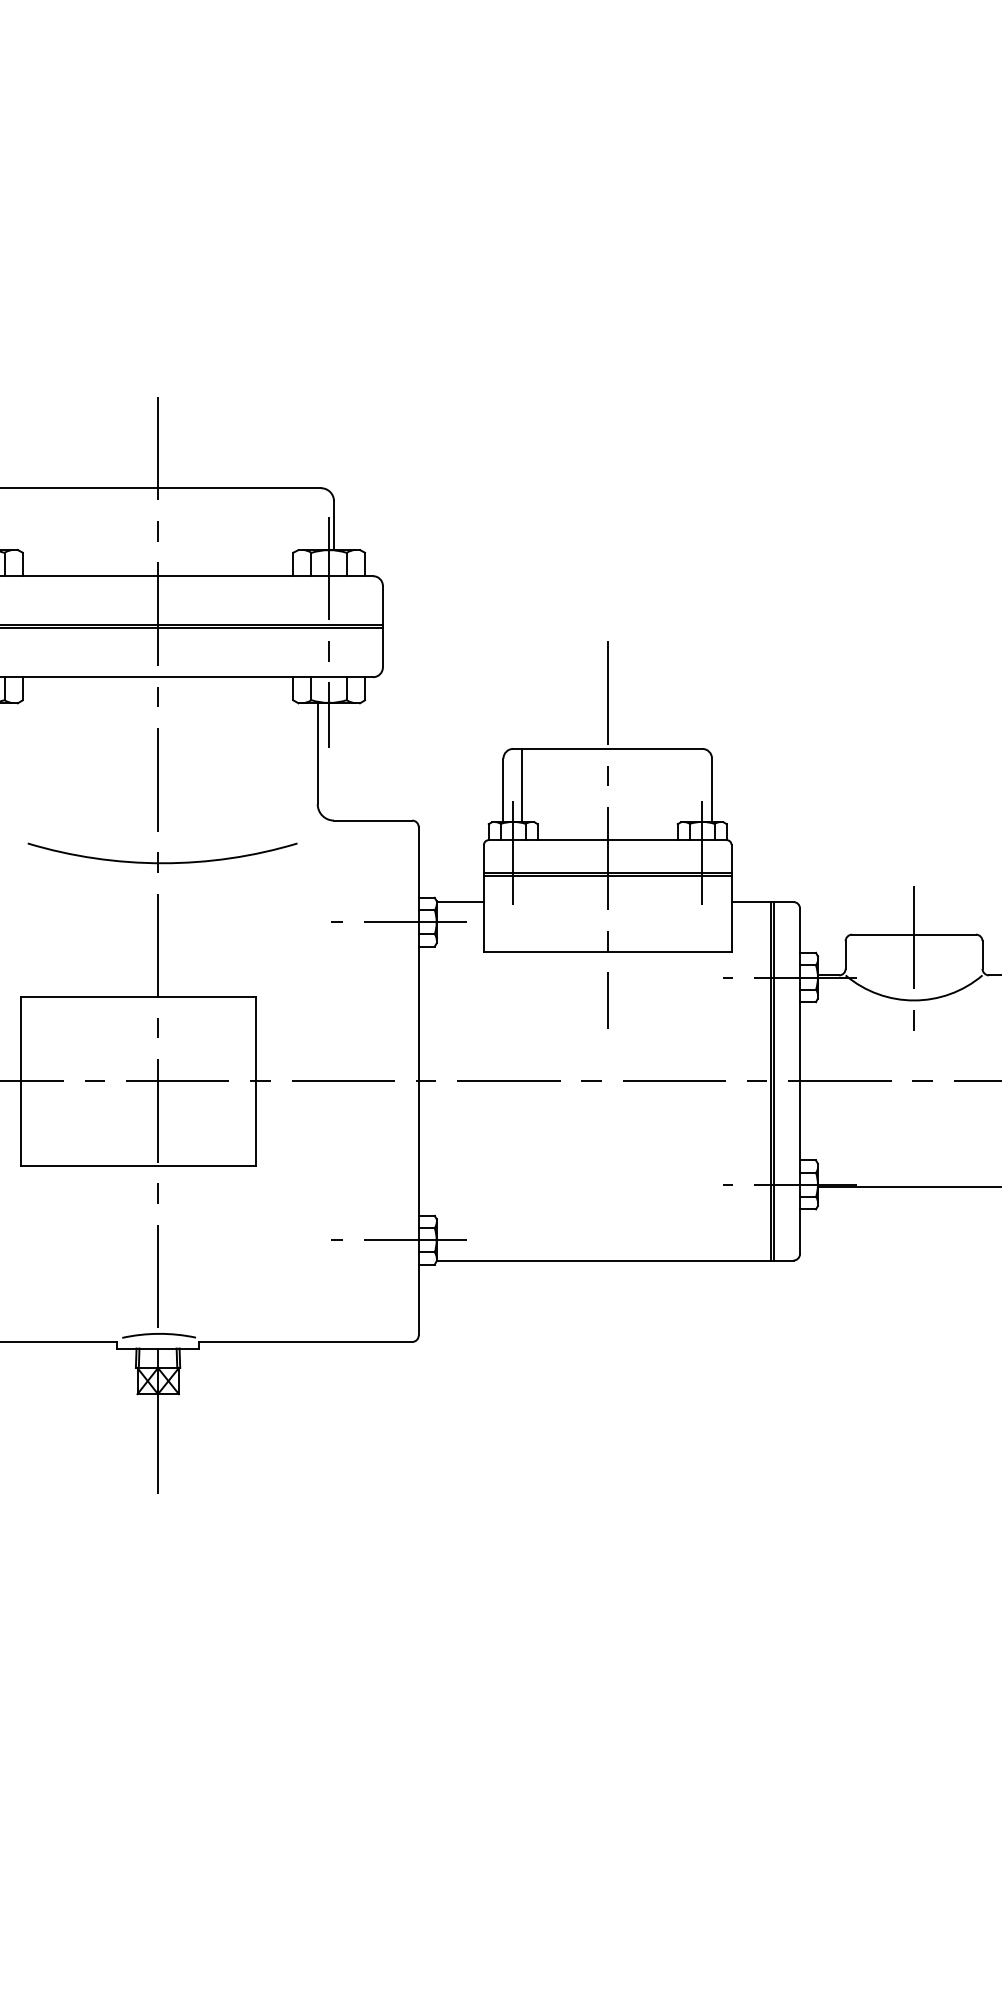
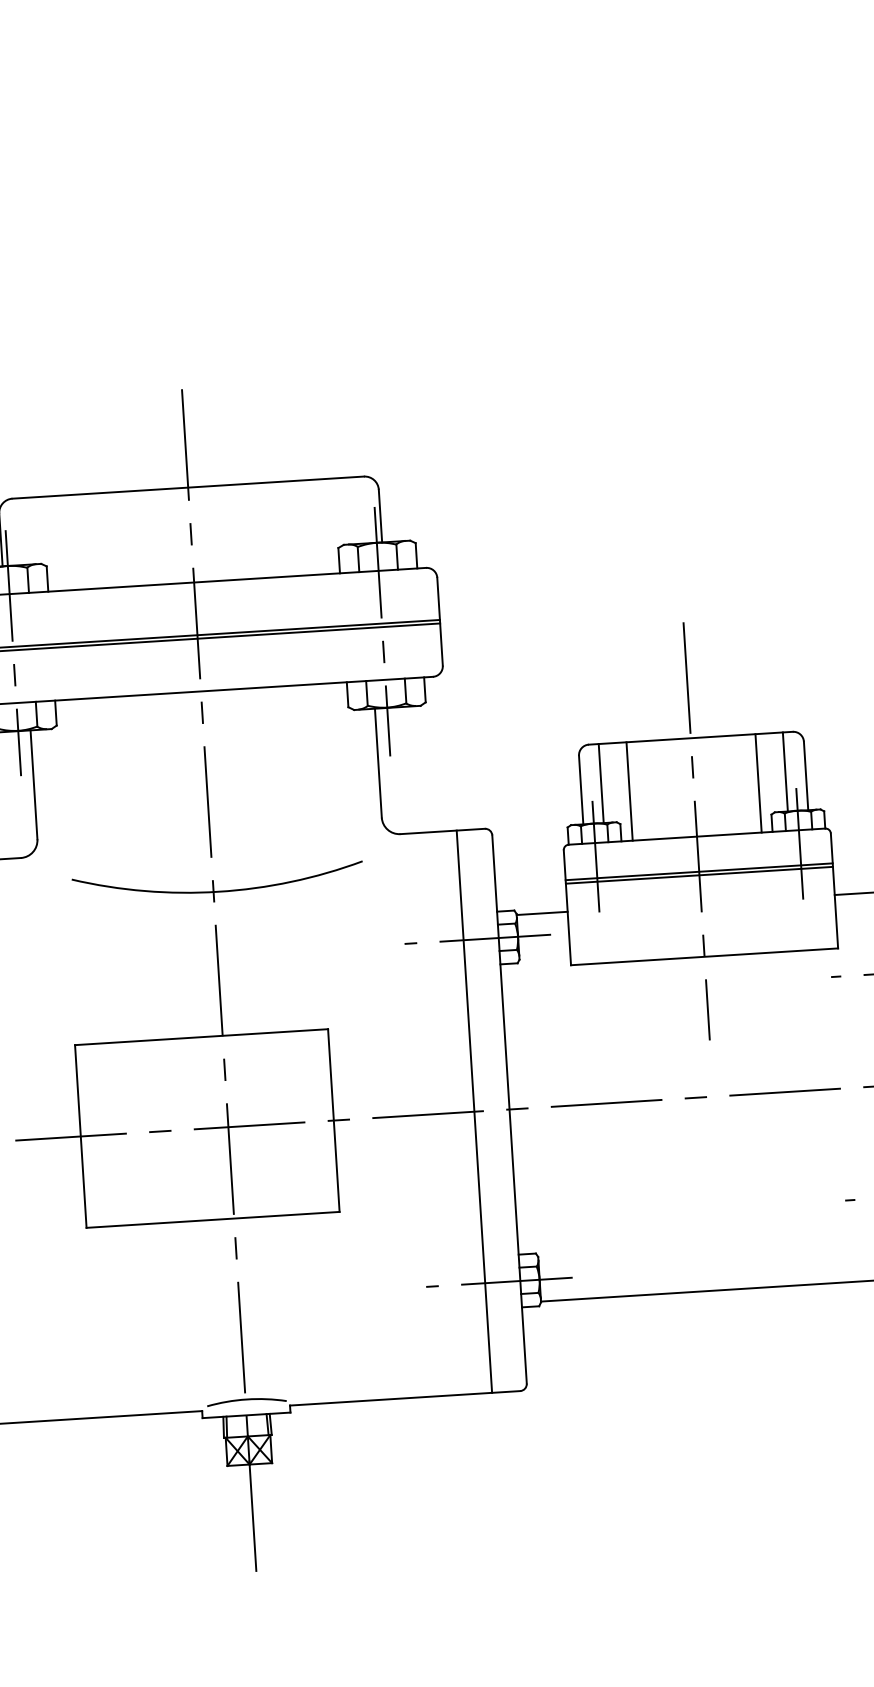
line: (693, 785) -> (785, 771), added
line: (548, 794) -> (629, 791), added
line: (667, 794) -> (758, 783), added
line: (386, 1080) -> (474, 1110), added

